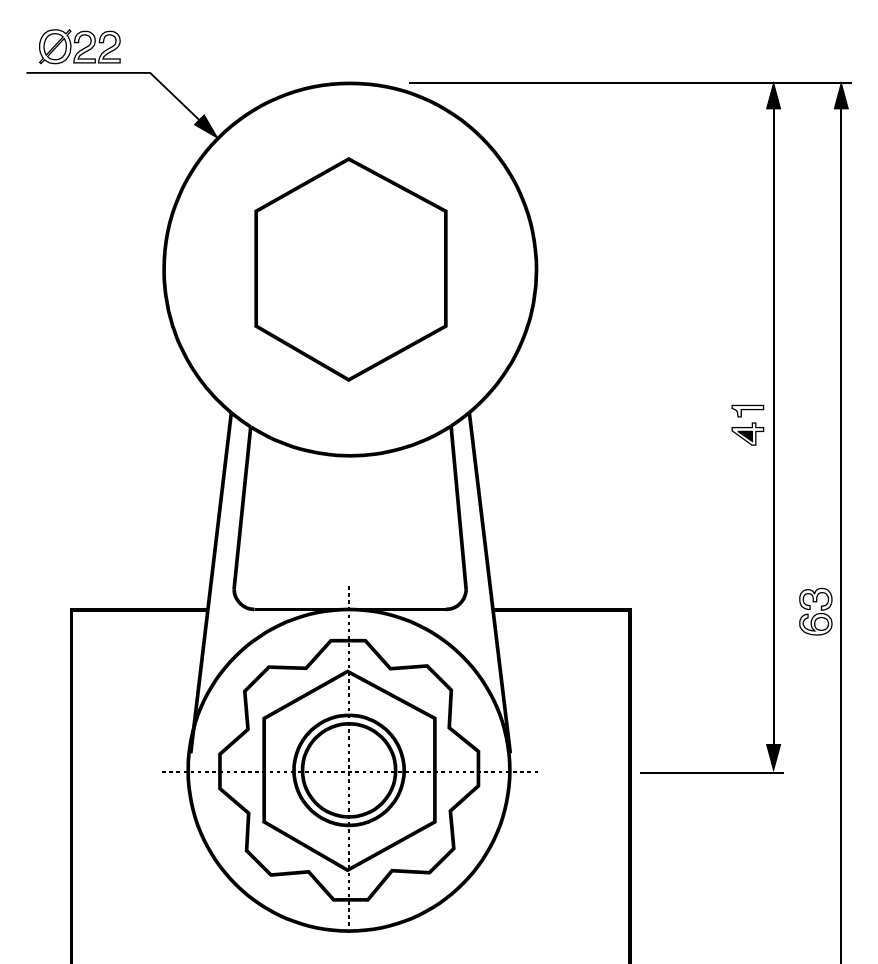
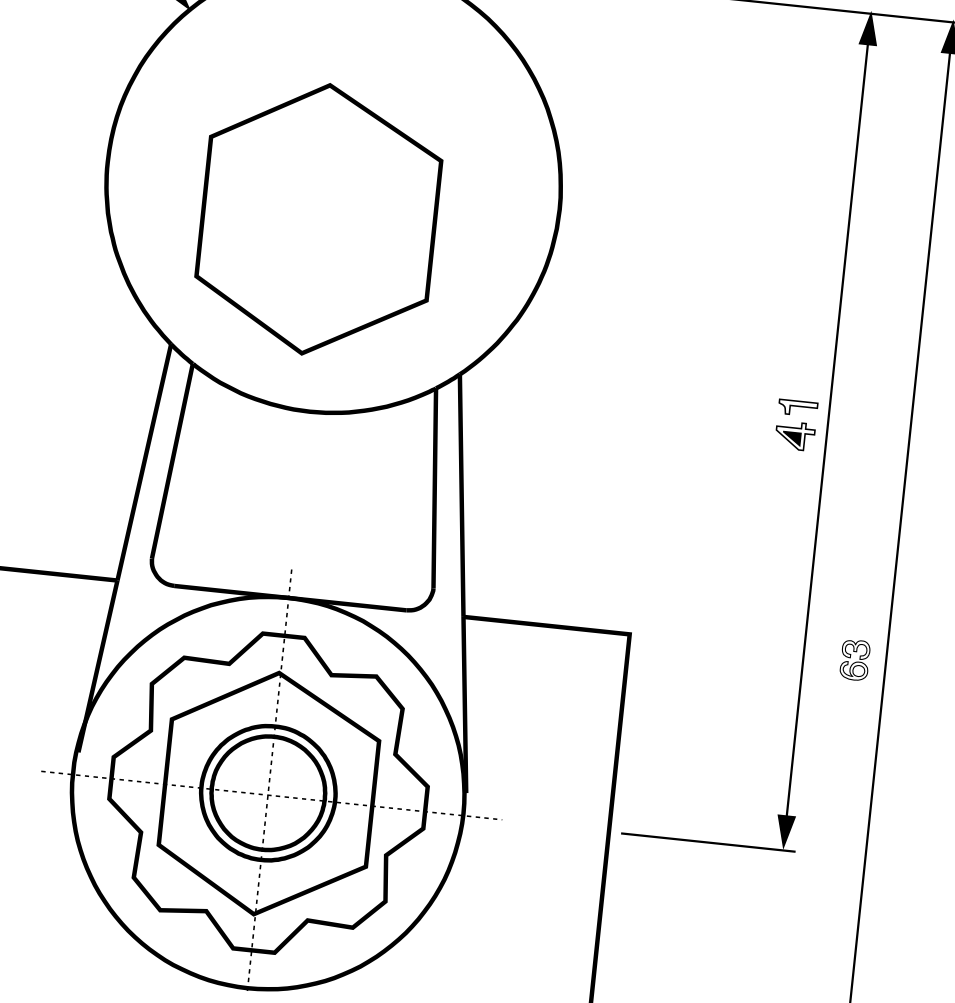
part: (350, 269) -> (318, 219), moved
part: (815, 611) -> (854, 659), size x0.7

